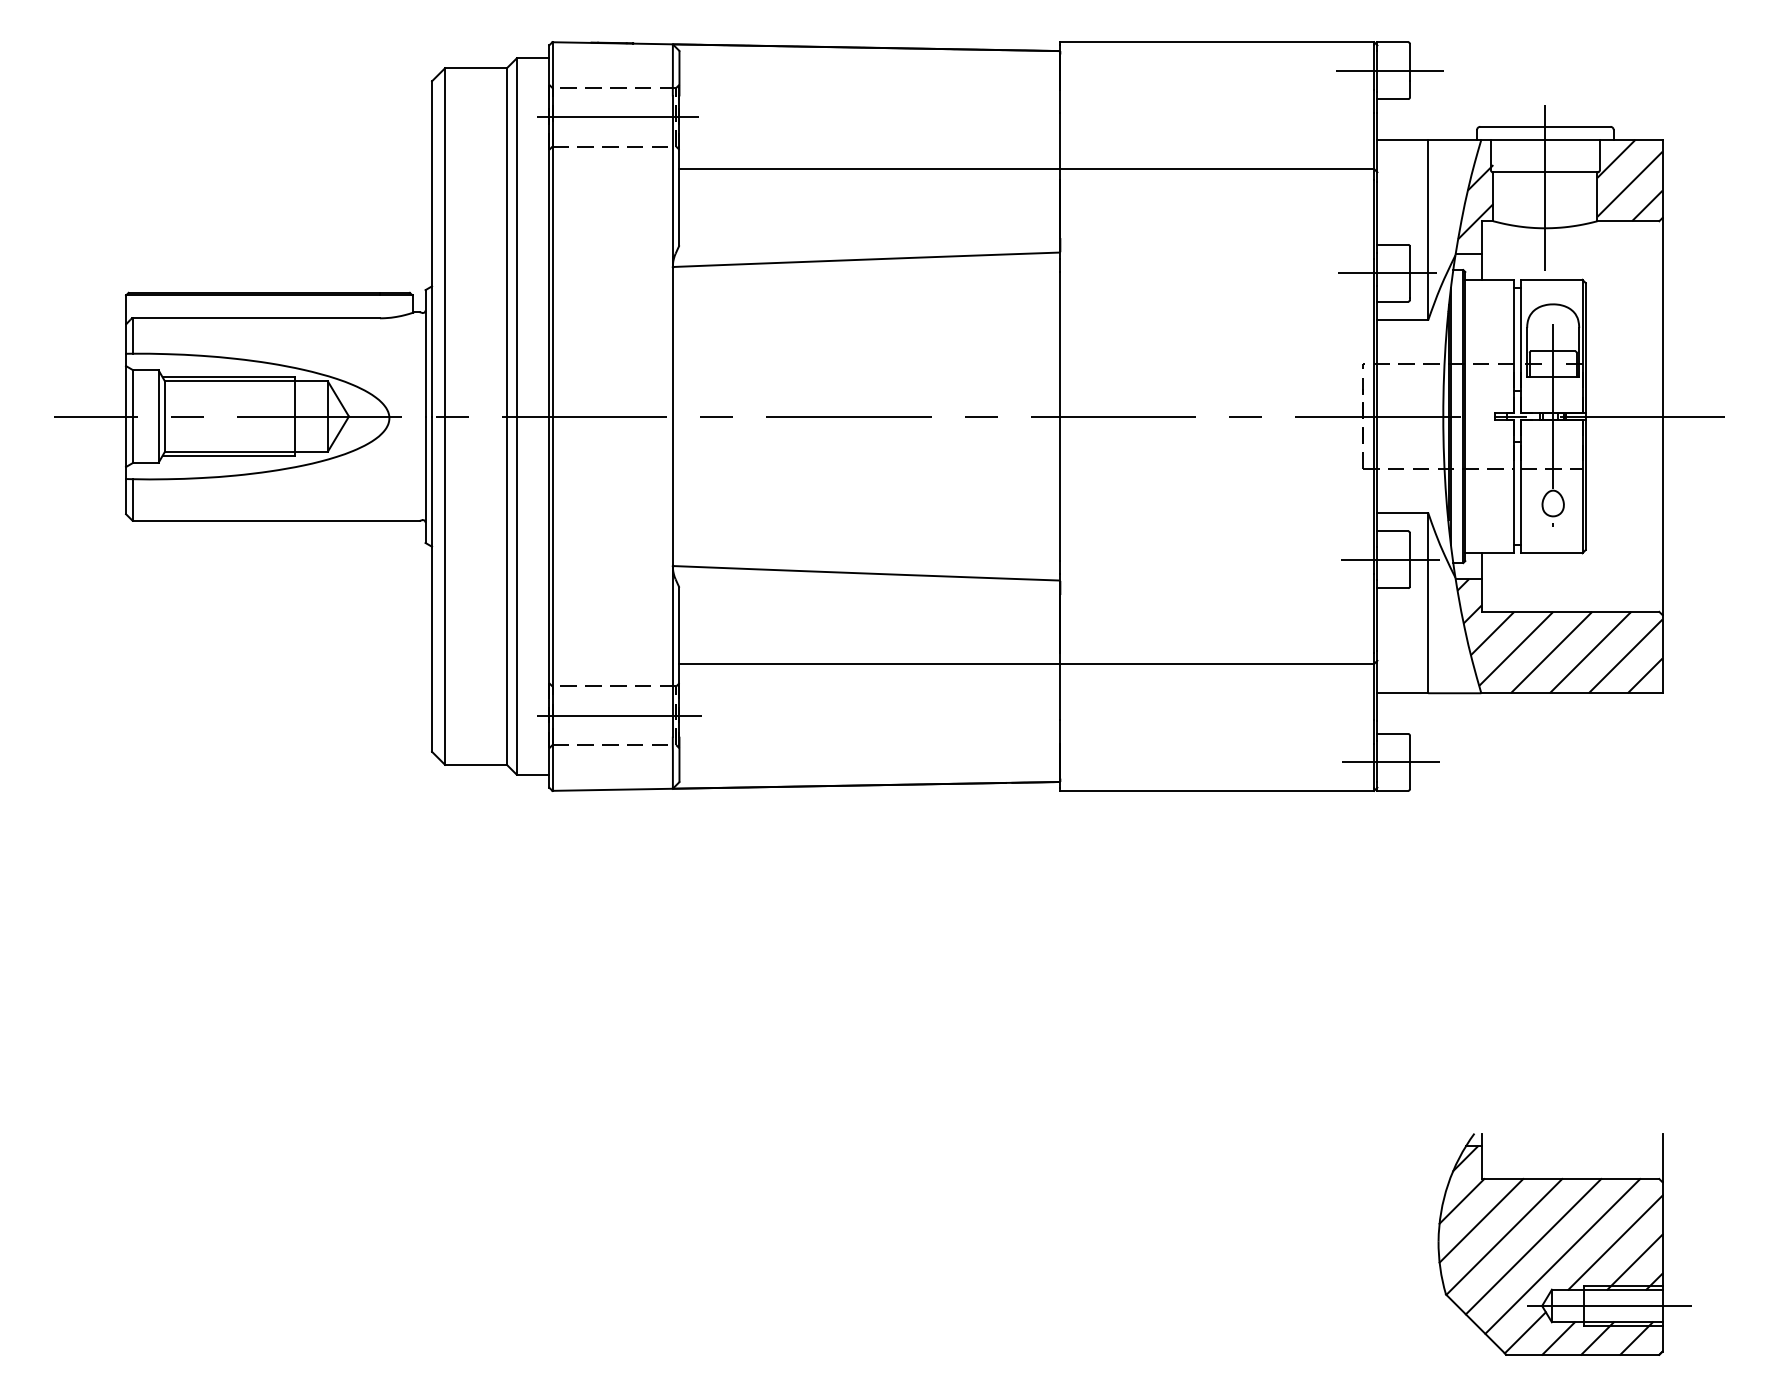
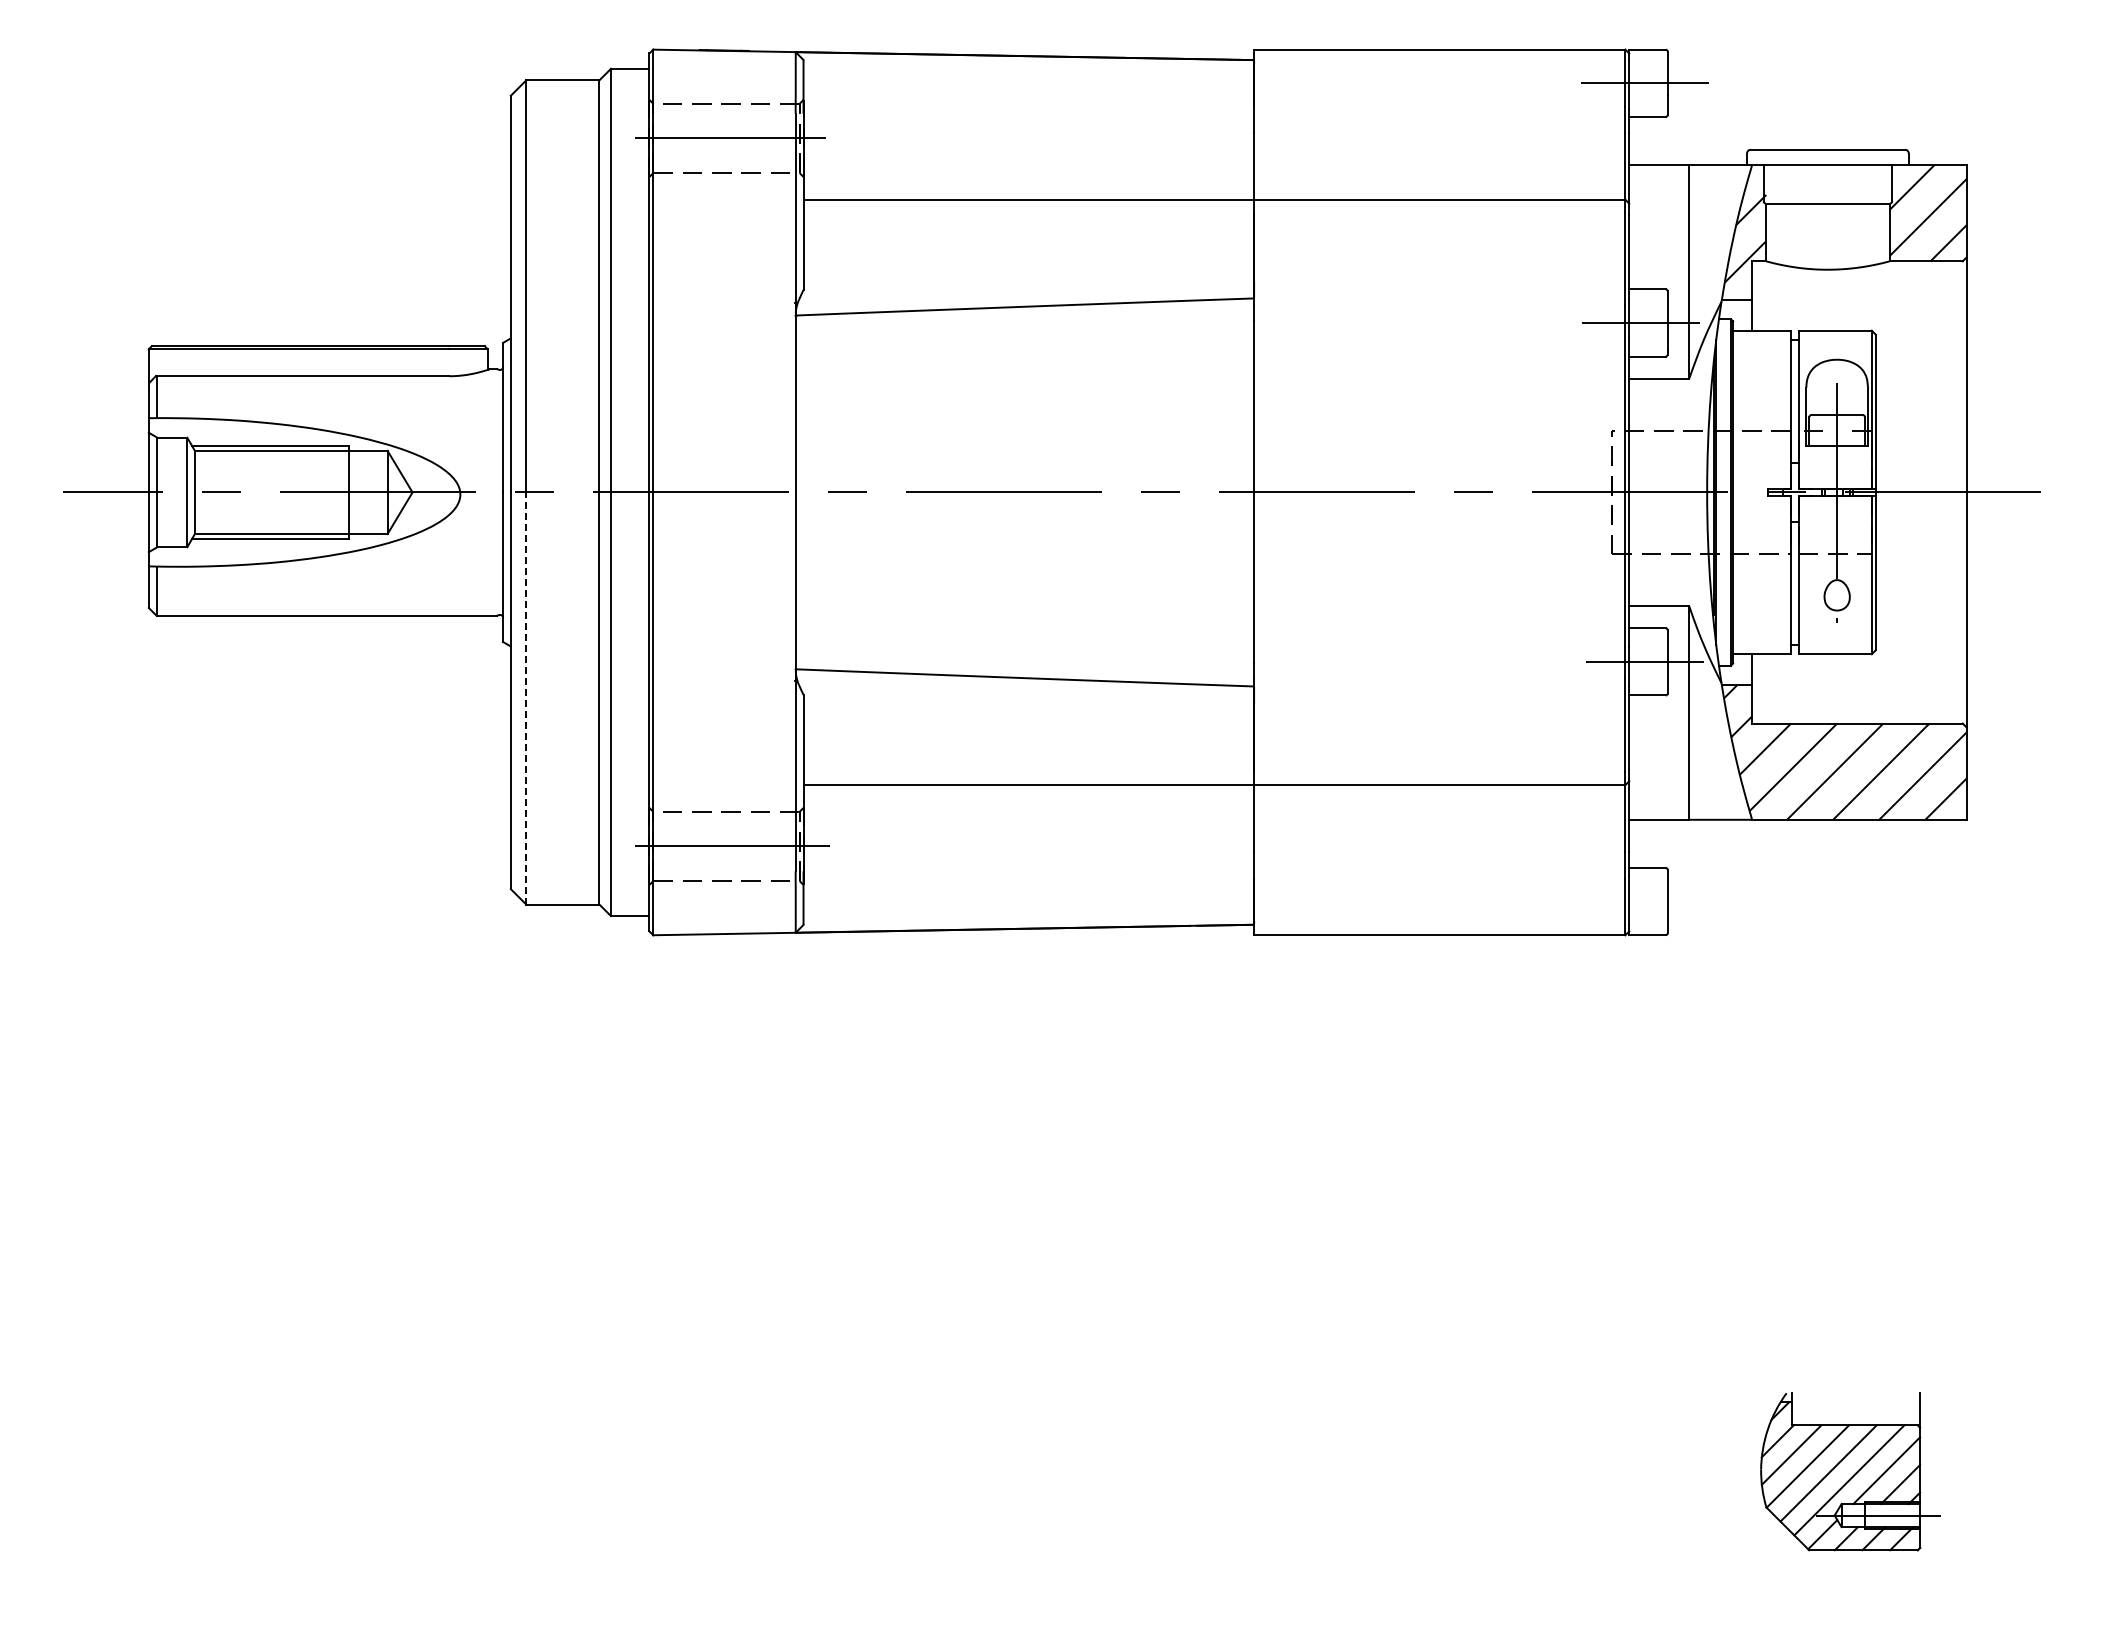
line: (1545, 187) -> (1827, 221), removed
line: (445, 589) -> (526, 697), solid -> dashed
line: (1391, 762) -> (1645, 901), removed
part: (1564, 1244) -> (1850, 1471), size x0.6

